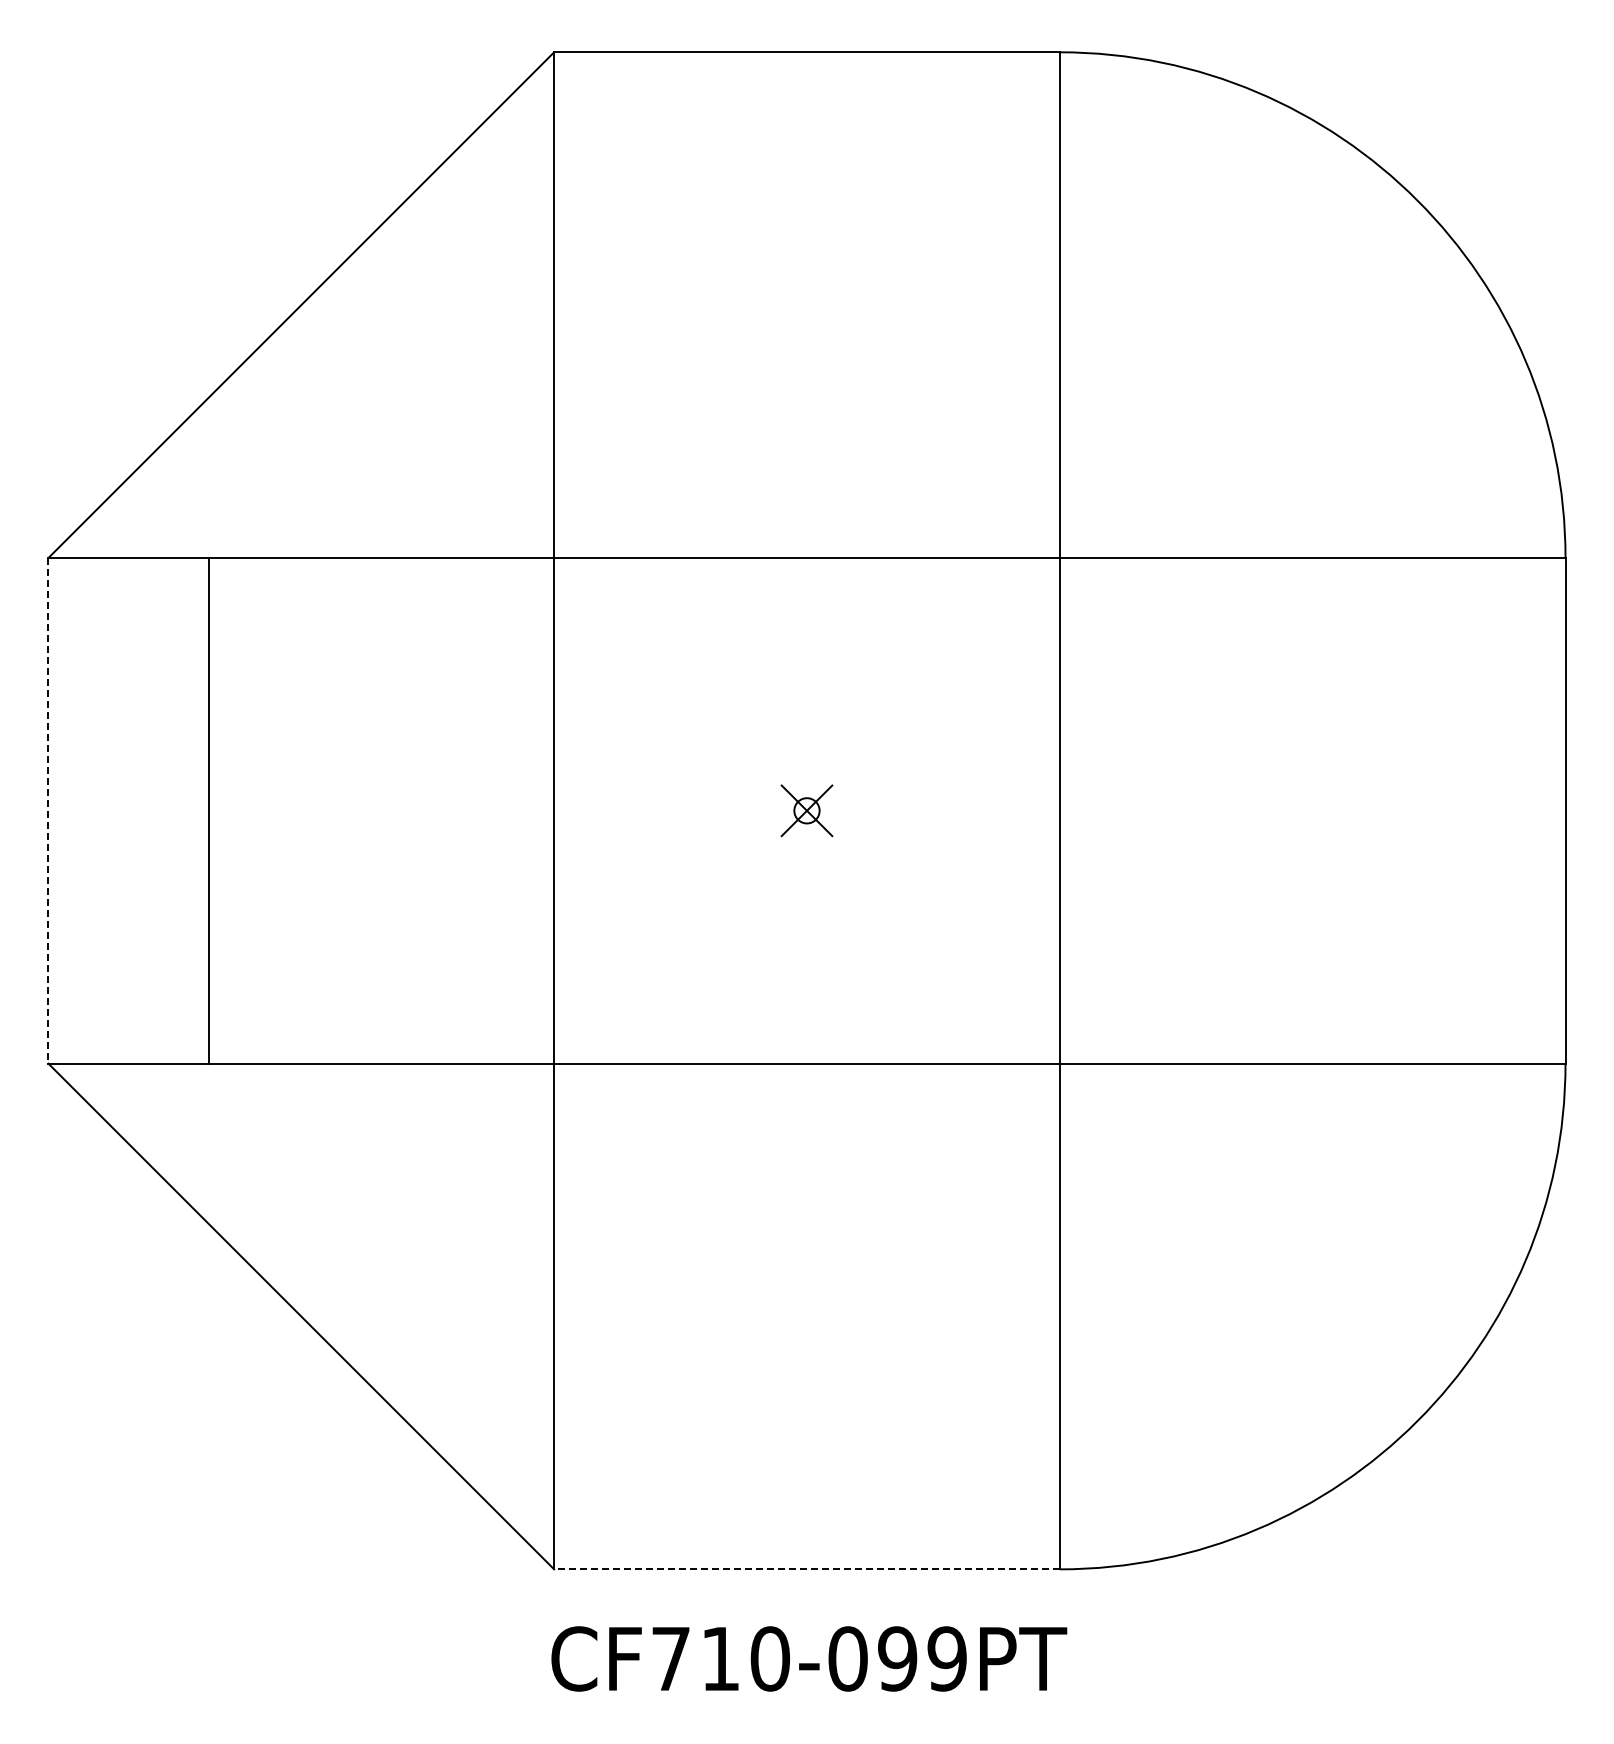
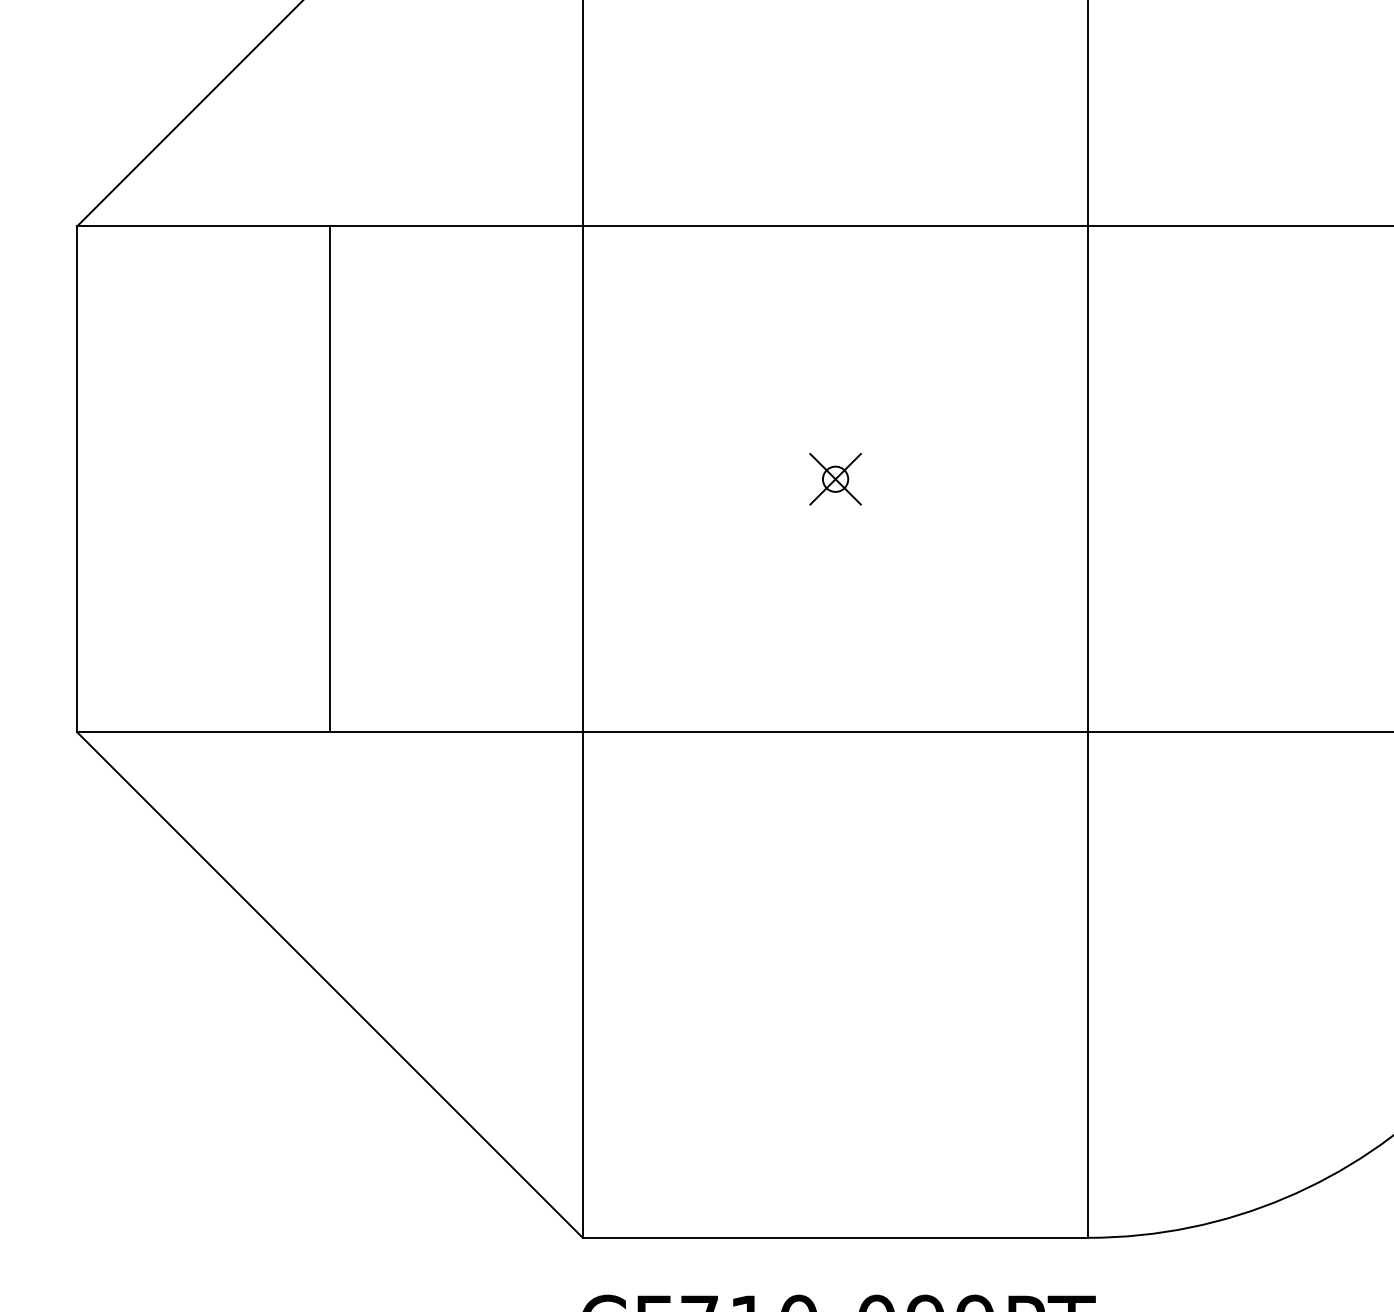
line: (48, 810) -> (77, 478), dashed -> solid
line: (209, 810) -> (330, 478), moved
line: (807, 1569) -> (836, 1237), dashed -> solid

